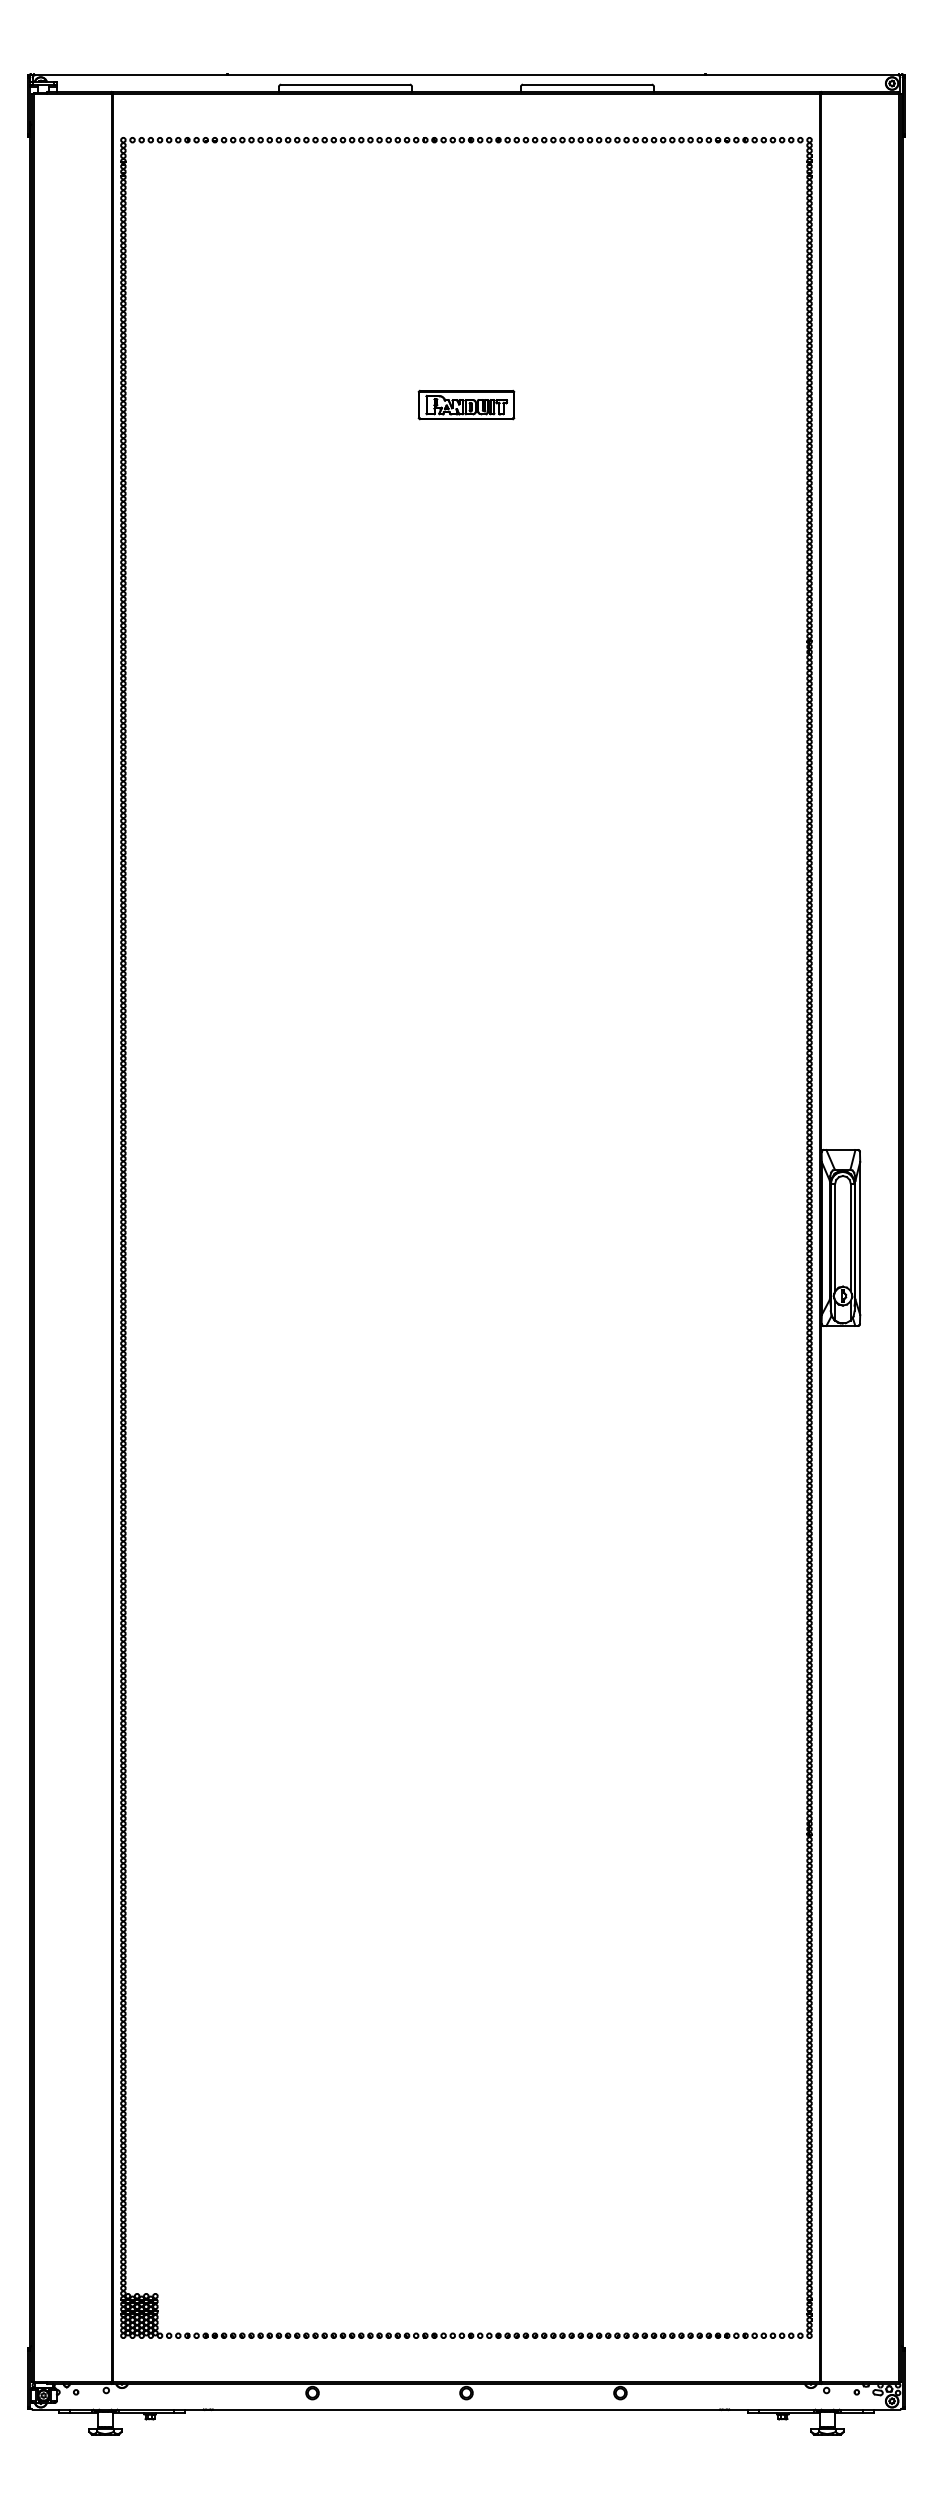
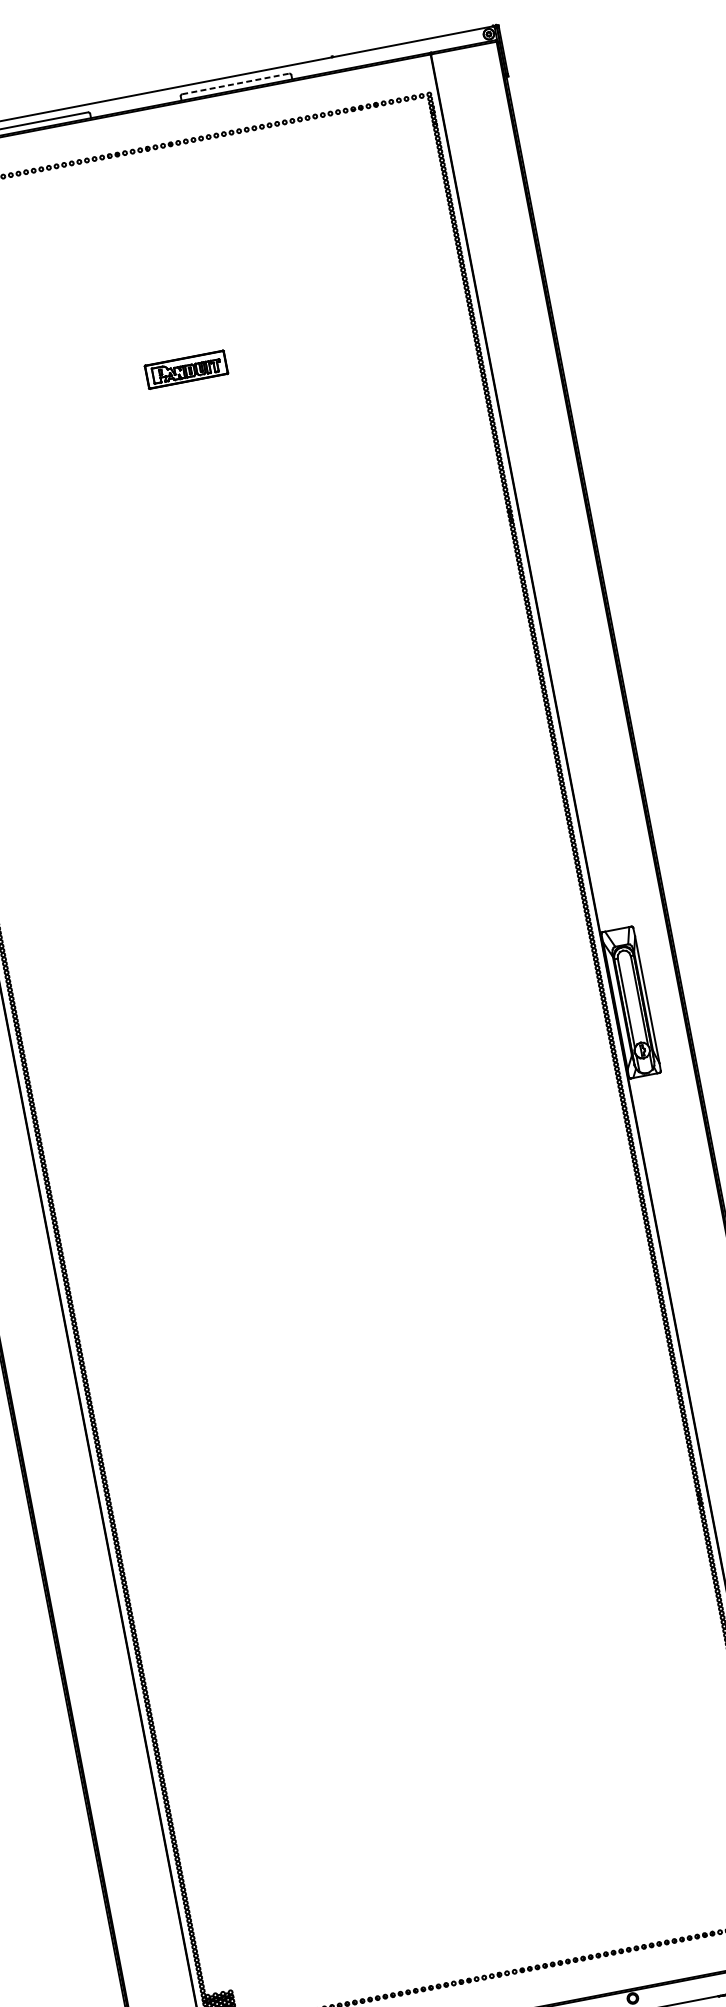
line: (587, 84) -> (235, 83), solid -> dashed

